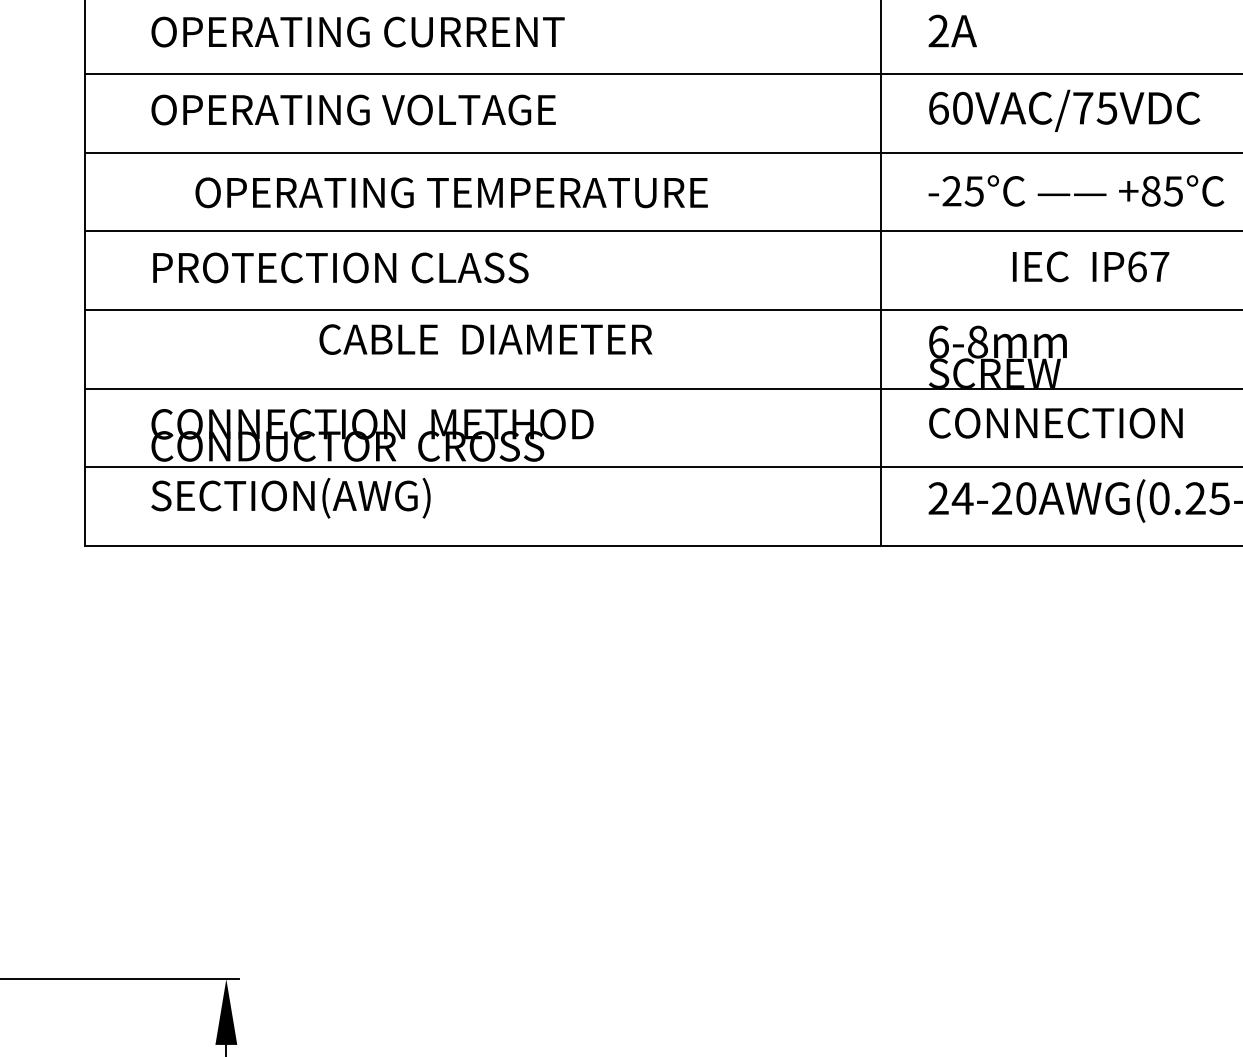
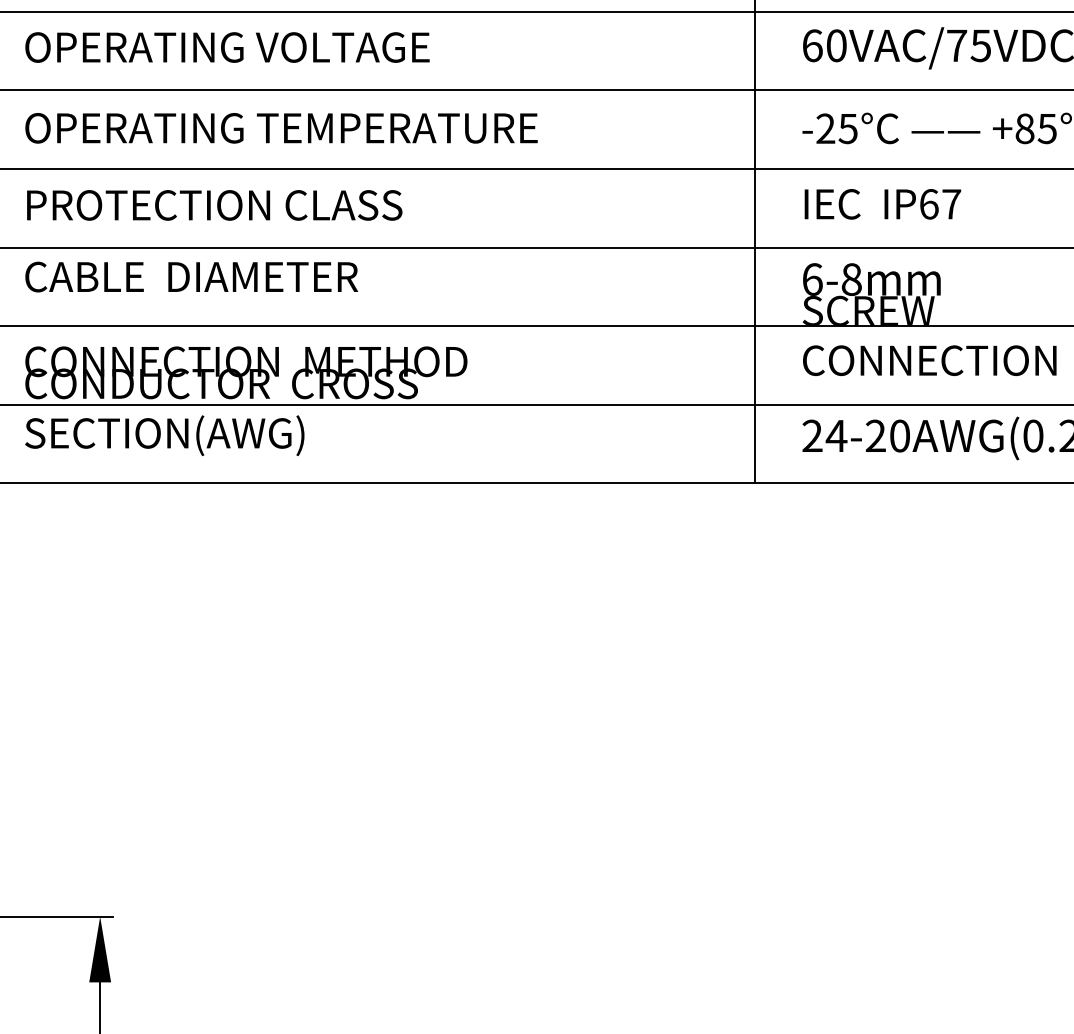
text: (451, 192) -> (281, 127), moved
text: (1091, 266) -> (883, 203), moved
text: (485, 339) -> (191, 276), moved

